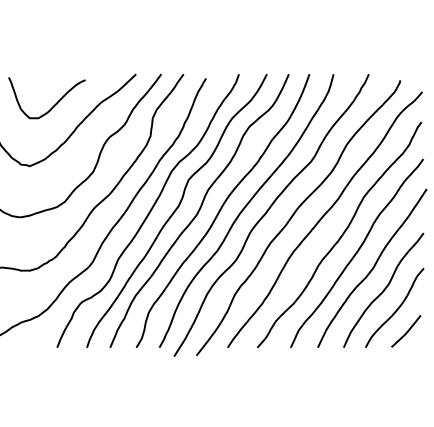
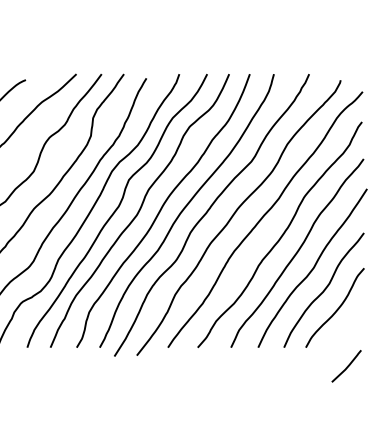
curve: (406, 331) -> (346, 366), moved

